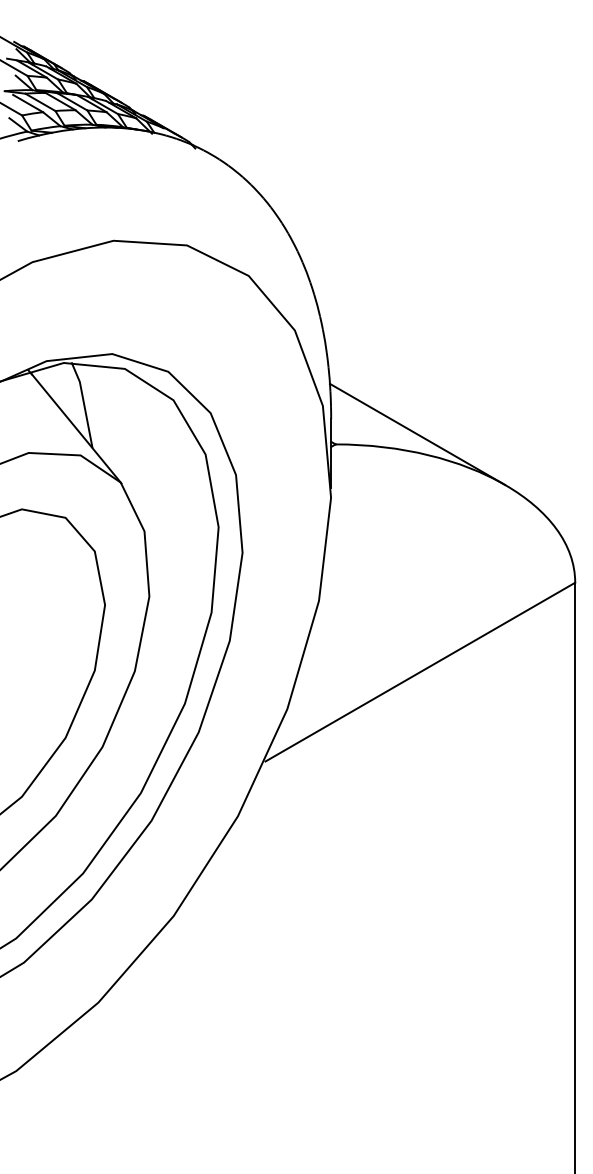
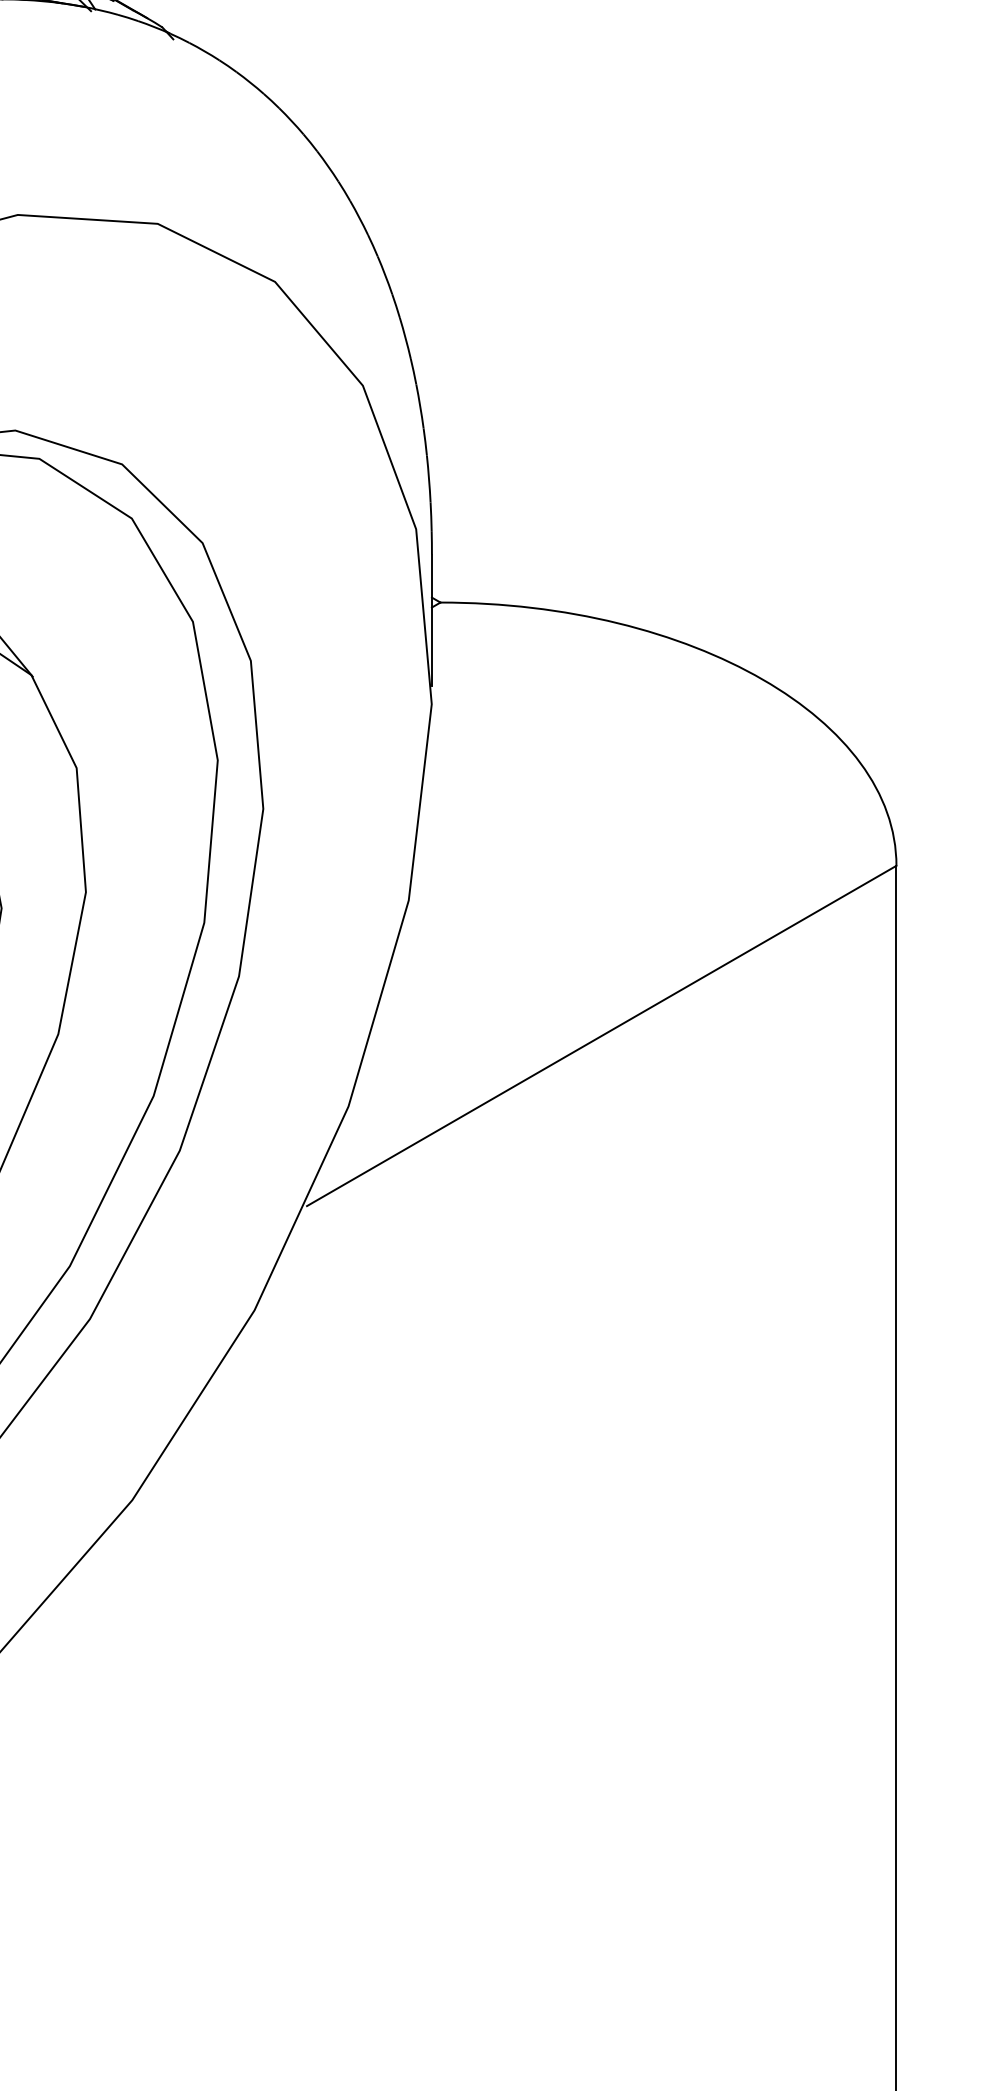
line: (417, 433) -> (596, 581), removed

